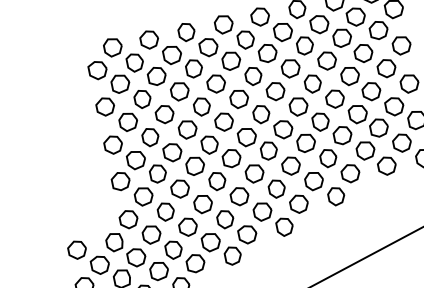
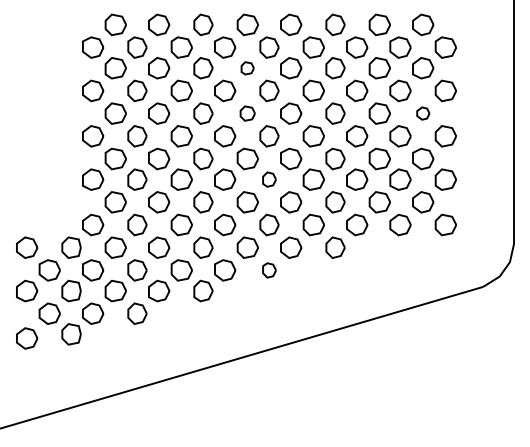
part: (231, 61) -> (247, 68), size x0.6
part: (387, 68) -> (423, 113), size x0.6
part: (239, 98) -> (247, 113), size x0.7
part: (269, 150) -> (269, 179), size x0.7
part: (284, 226) -> (269, 270), size x0.7

